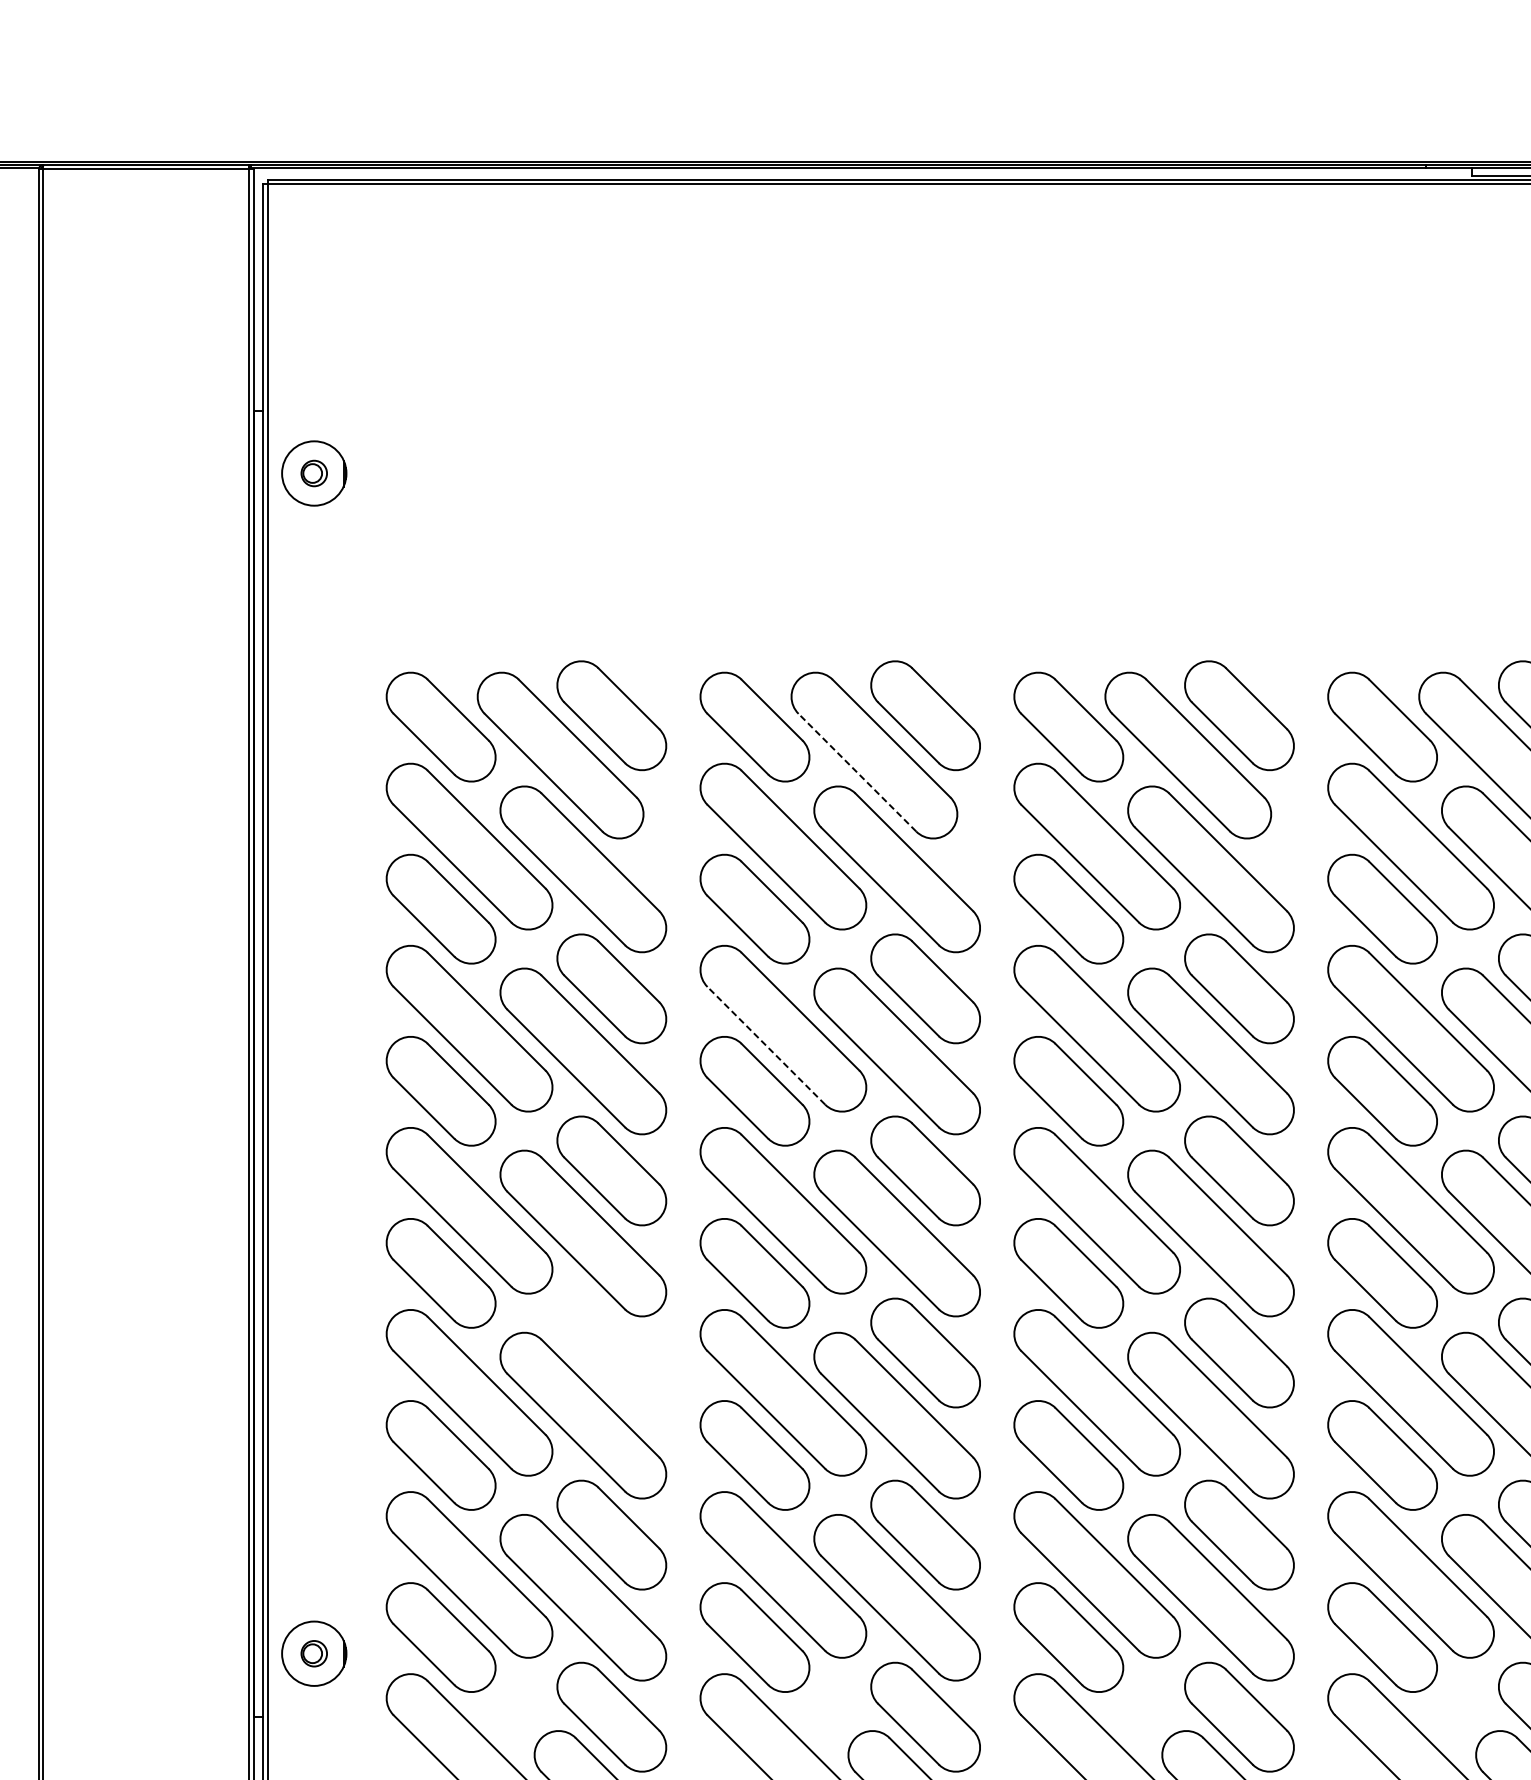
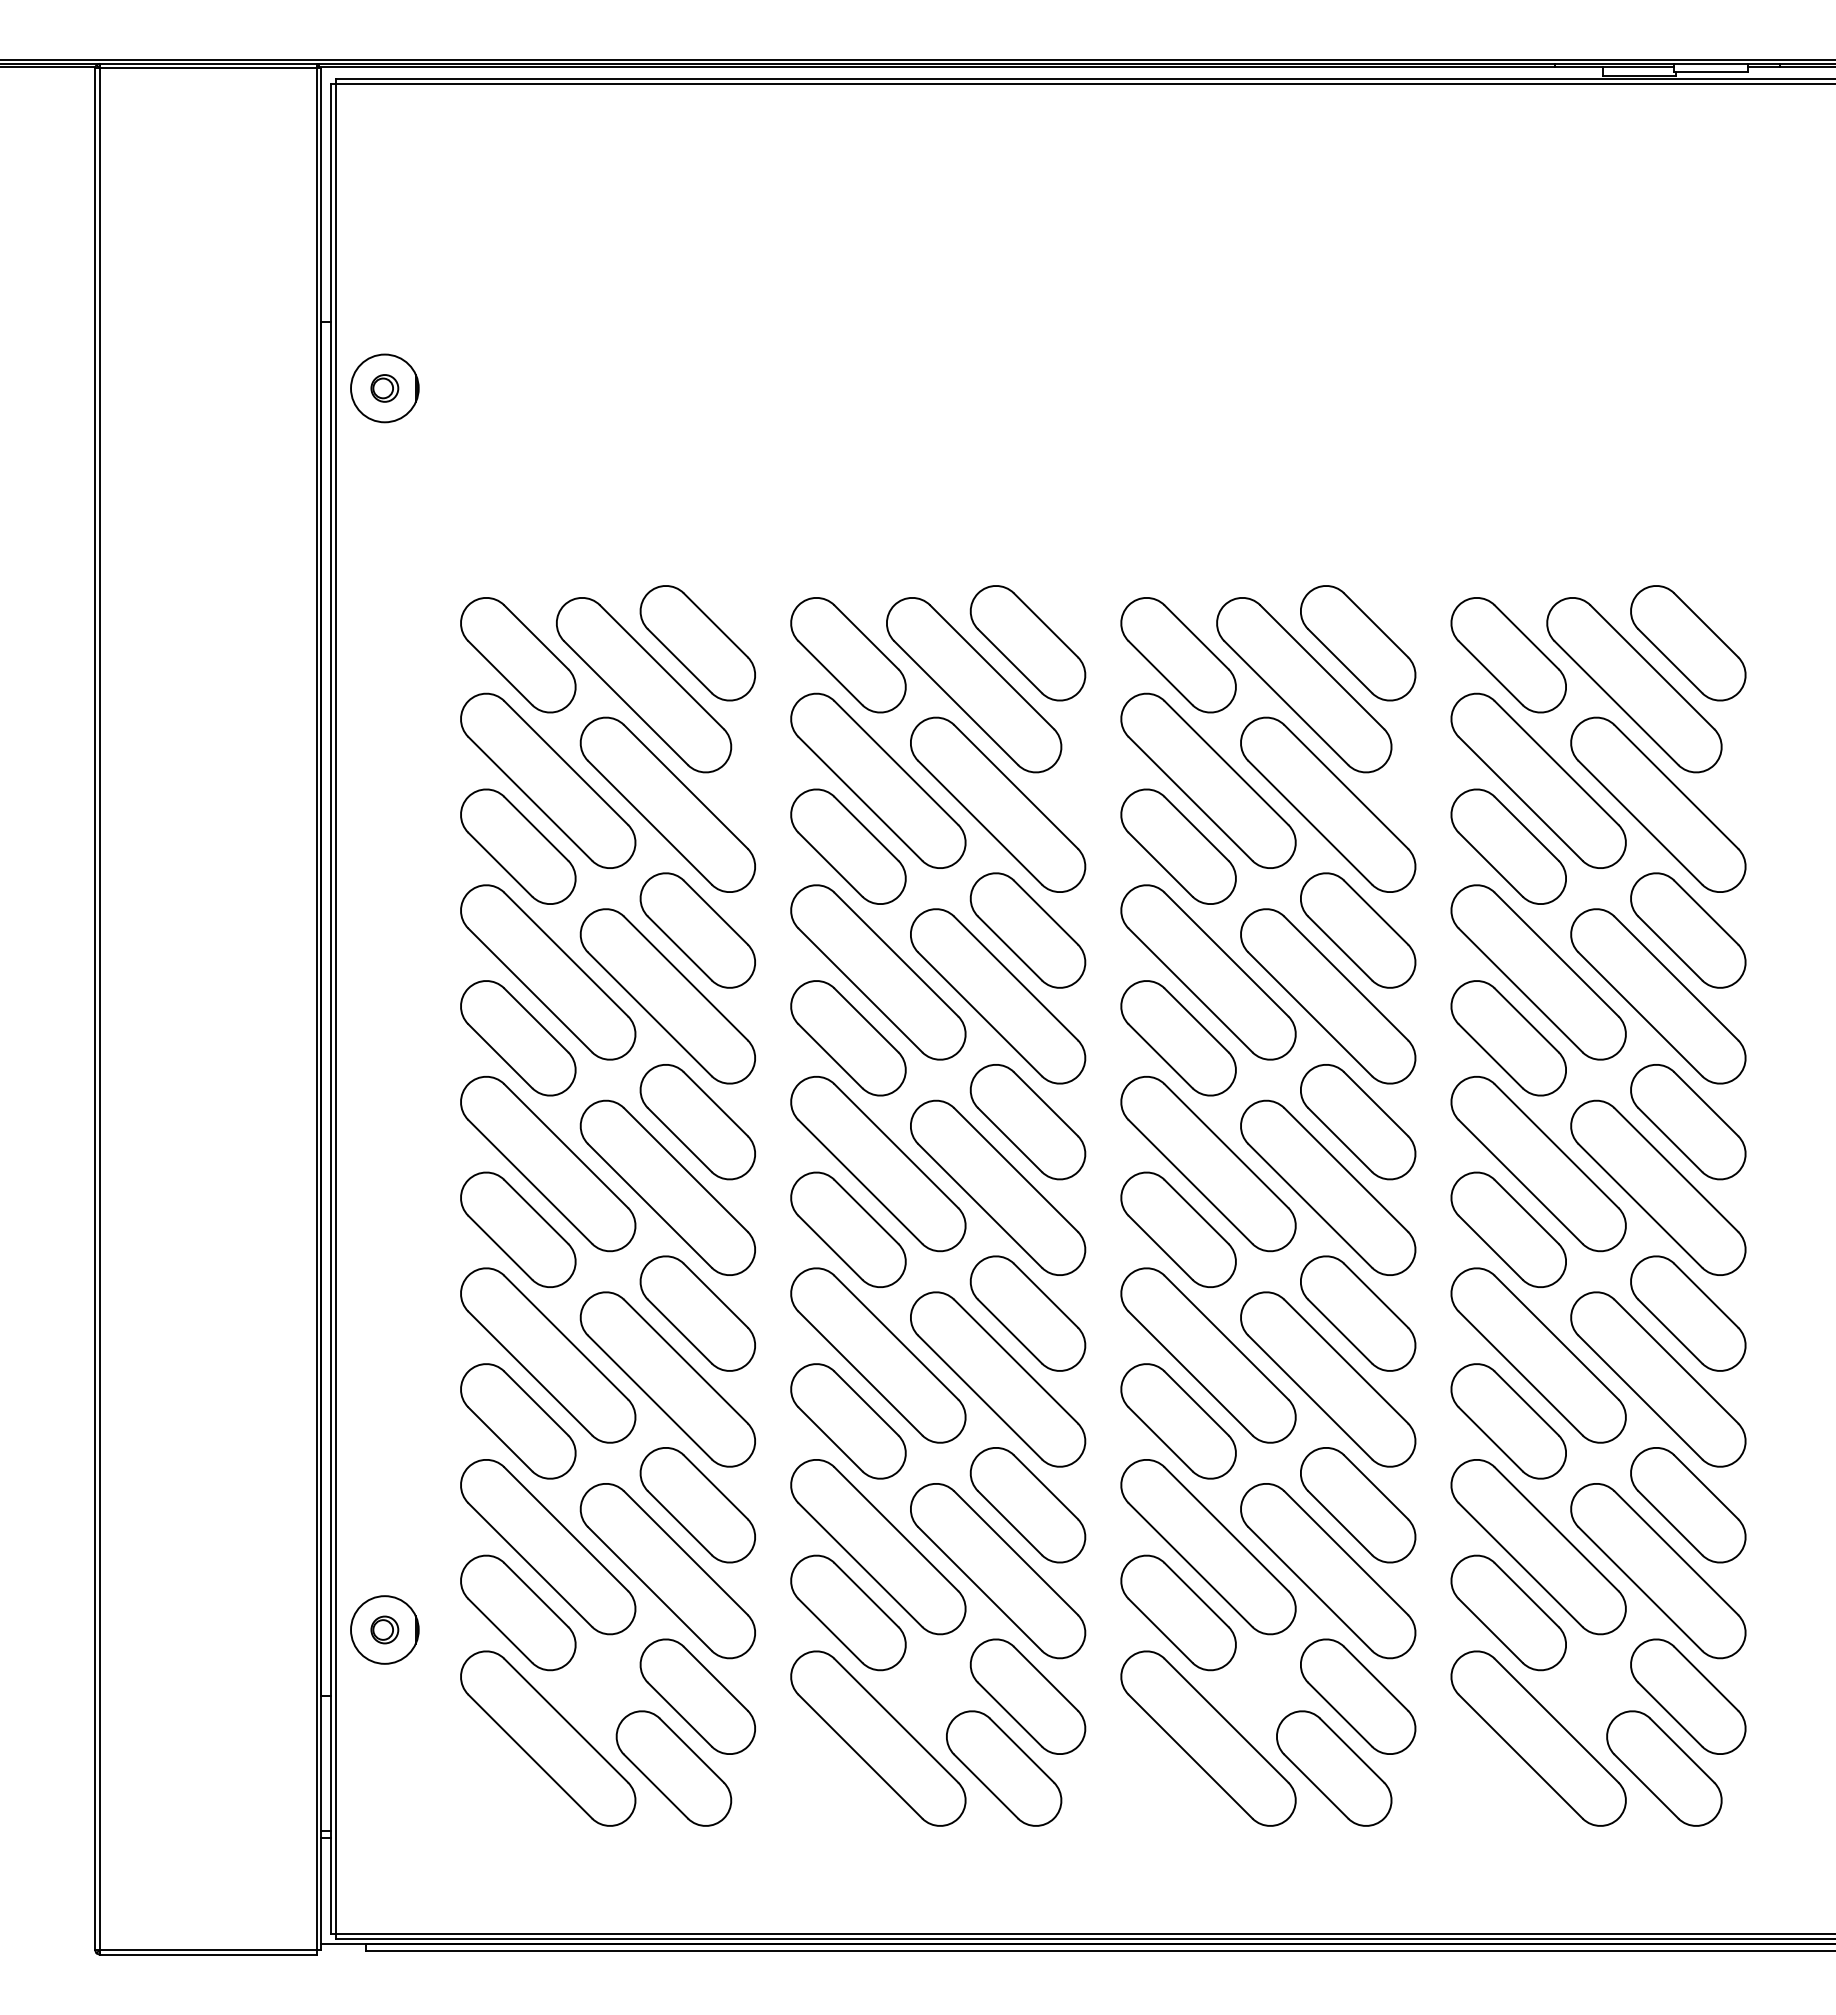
line: (856, 772) -> (955, 702), dashed -> solid
line: (766, 1045) -> (860, 990), dashed -> solid
part: (611, 1352) -> (697, 1313), added

